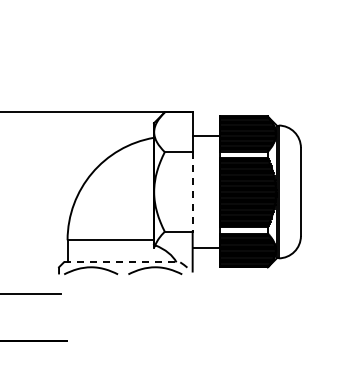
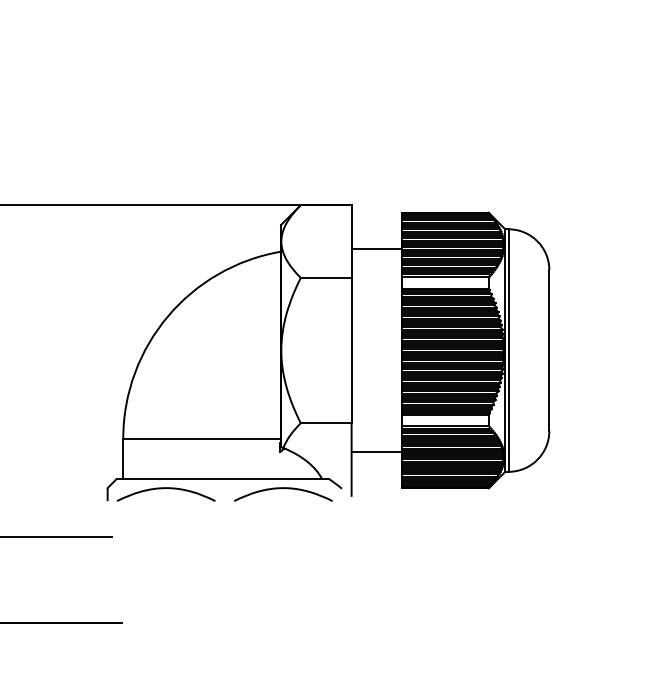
line: (192, 191) -> (351, 349), dashed -> solid
line: (122, 262) -> (223, 479), dashed -> solid

